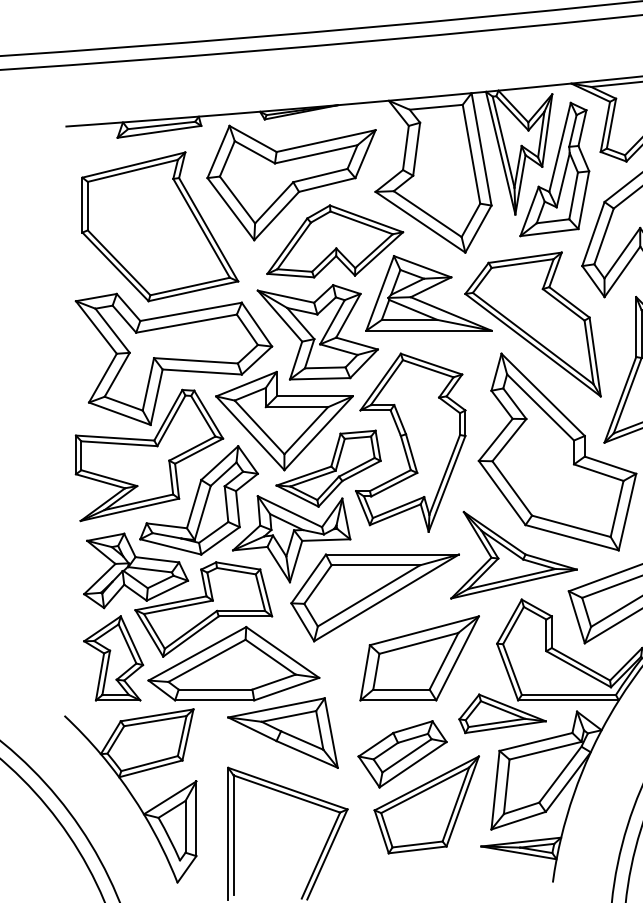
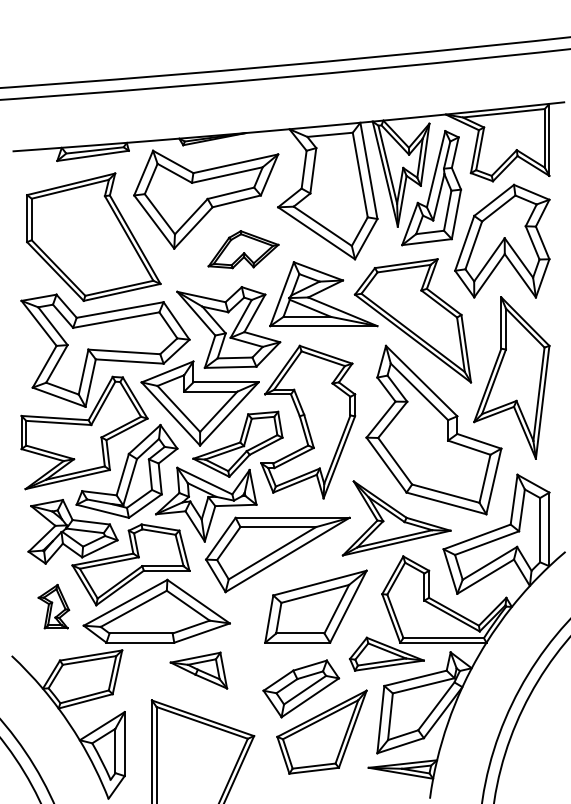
part: (335, 241) -> (243, 249), size x0.6
part: (113, 658) -> (53, 606), size x0.6
part: (282, 732) -> (198, 670), size x0.6

